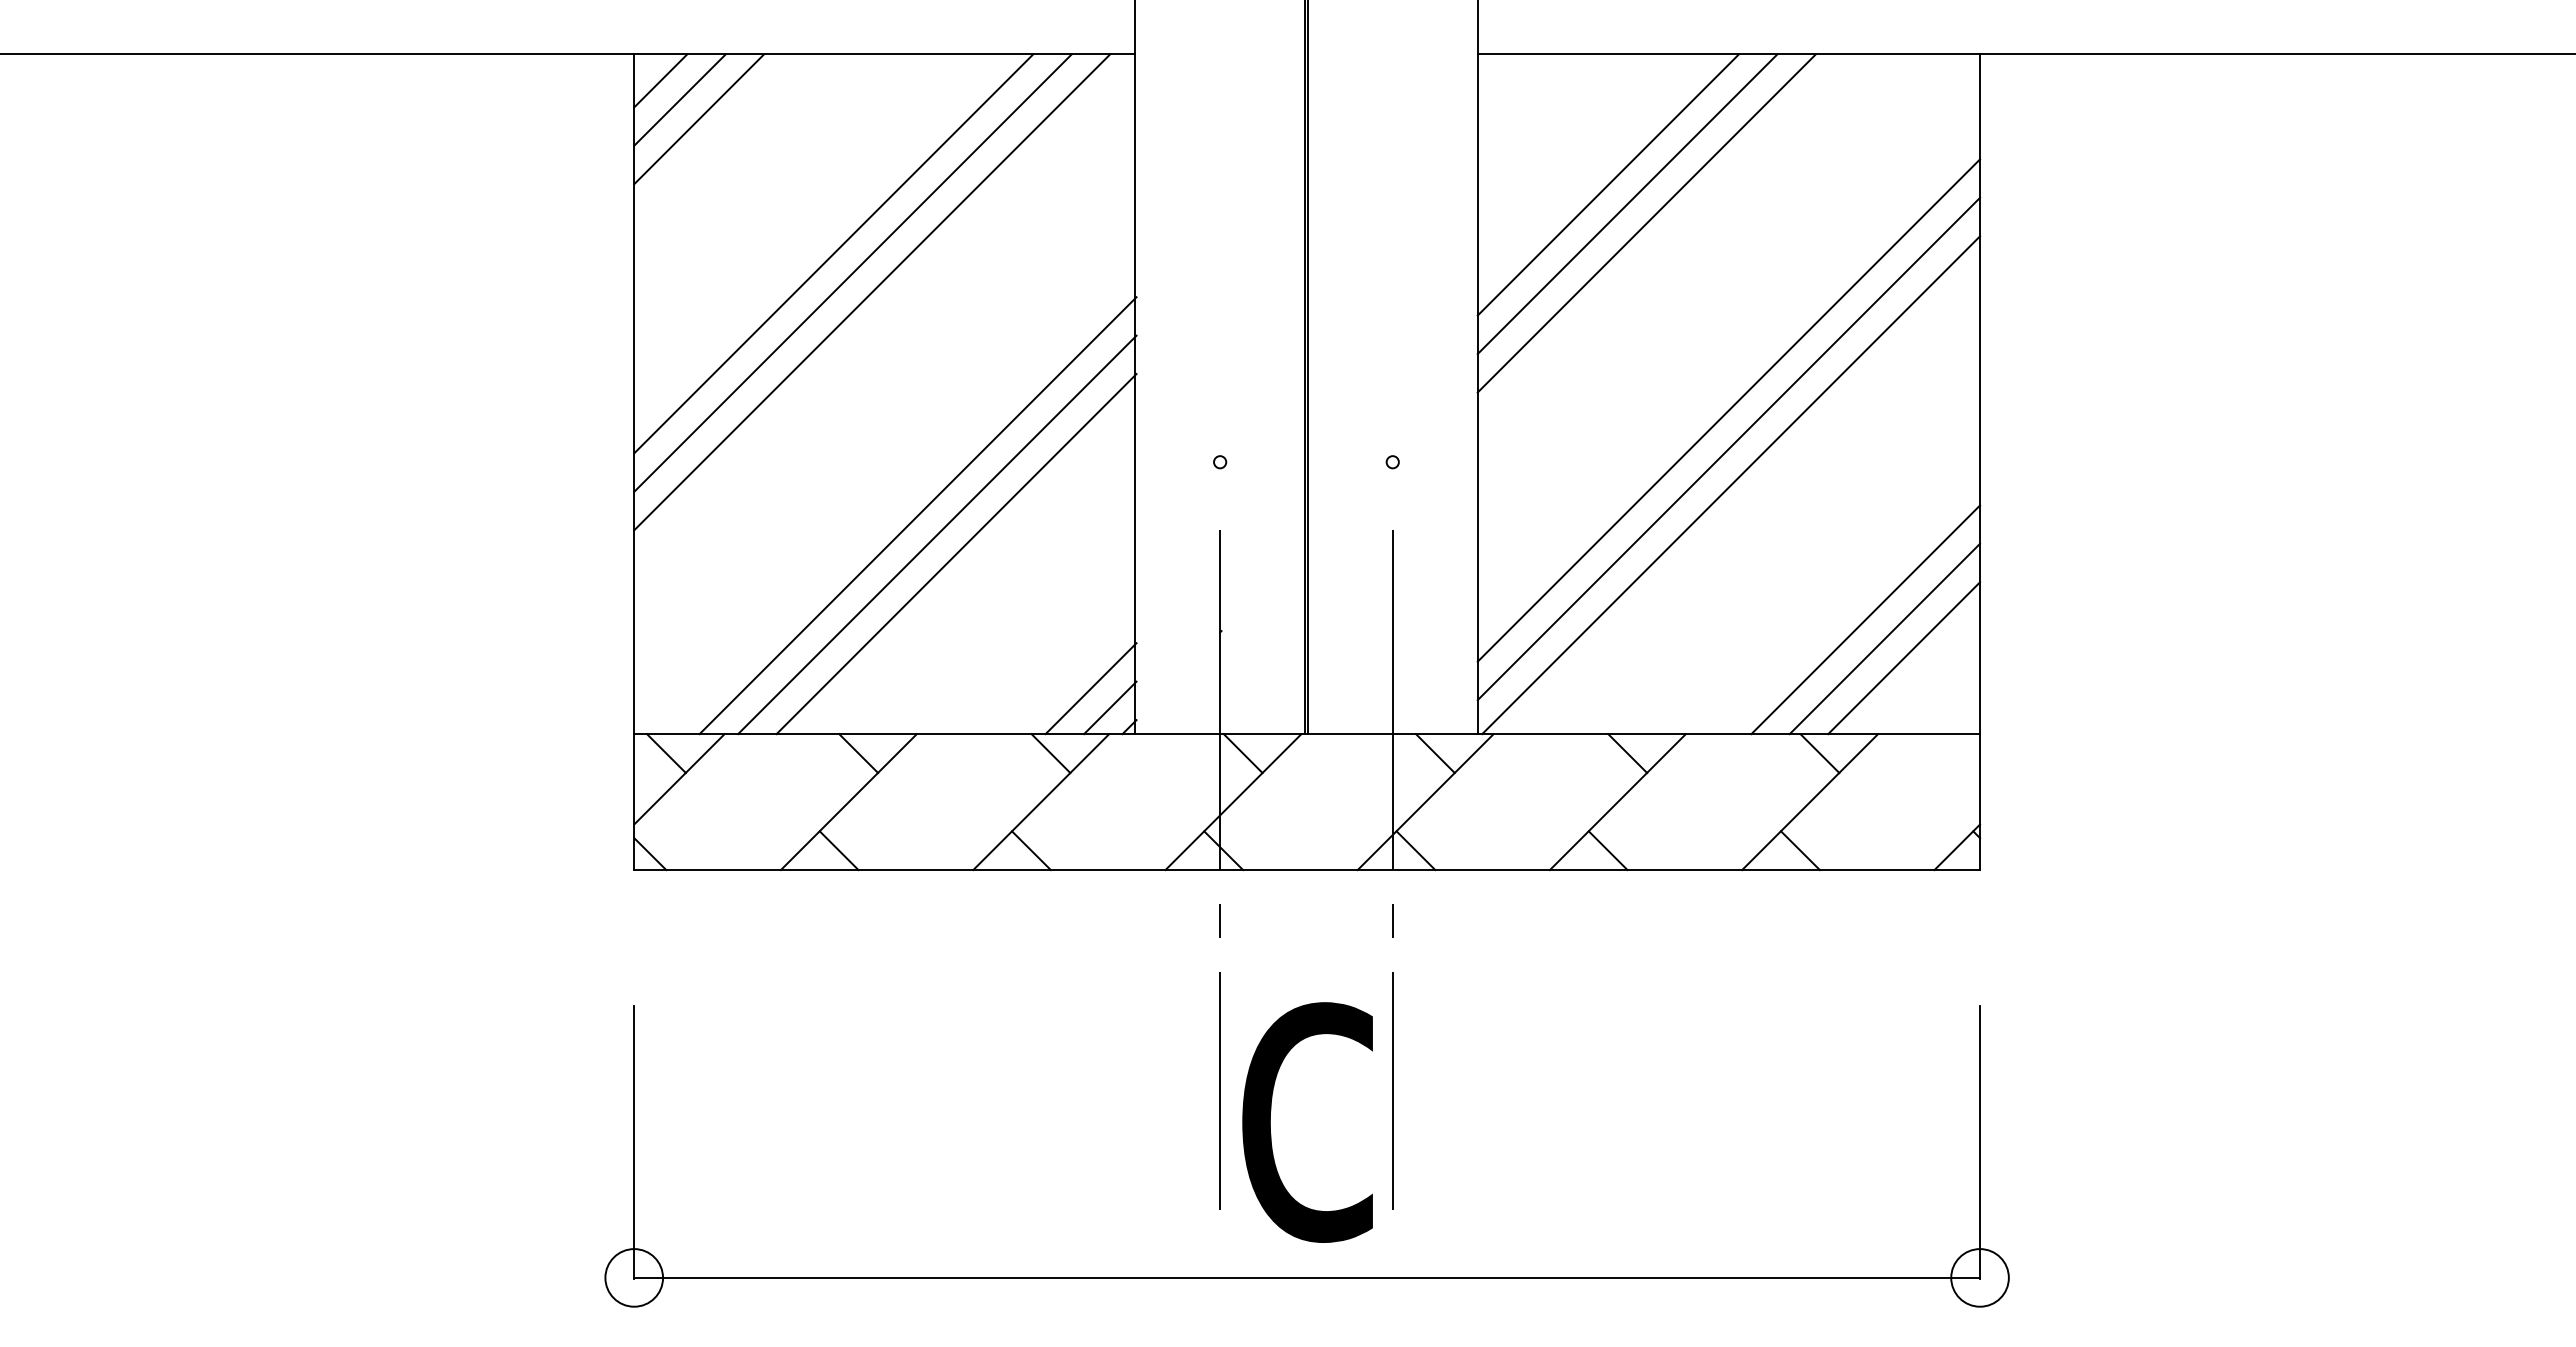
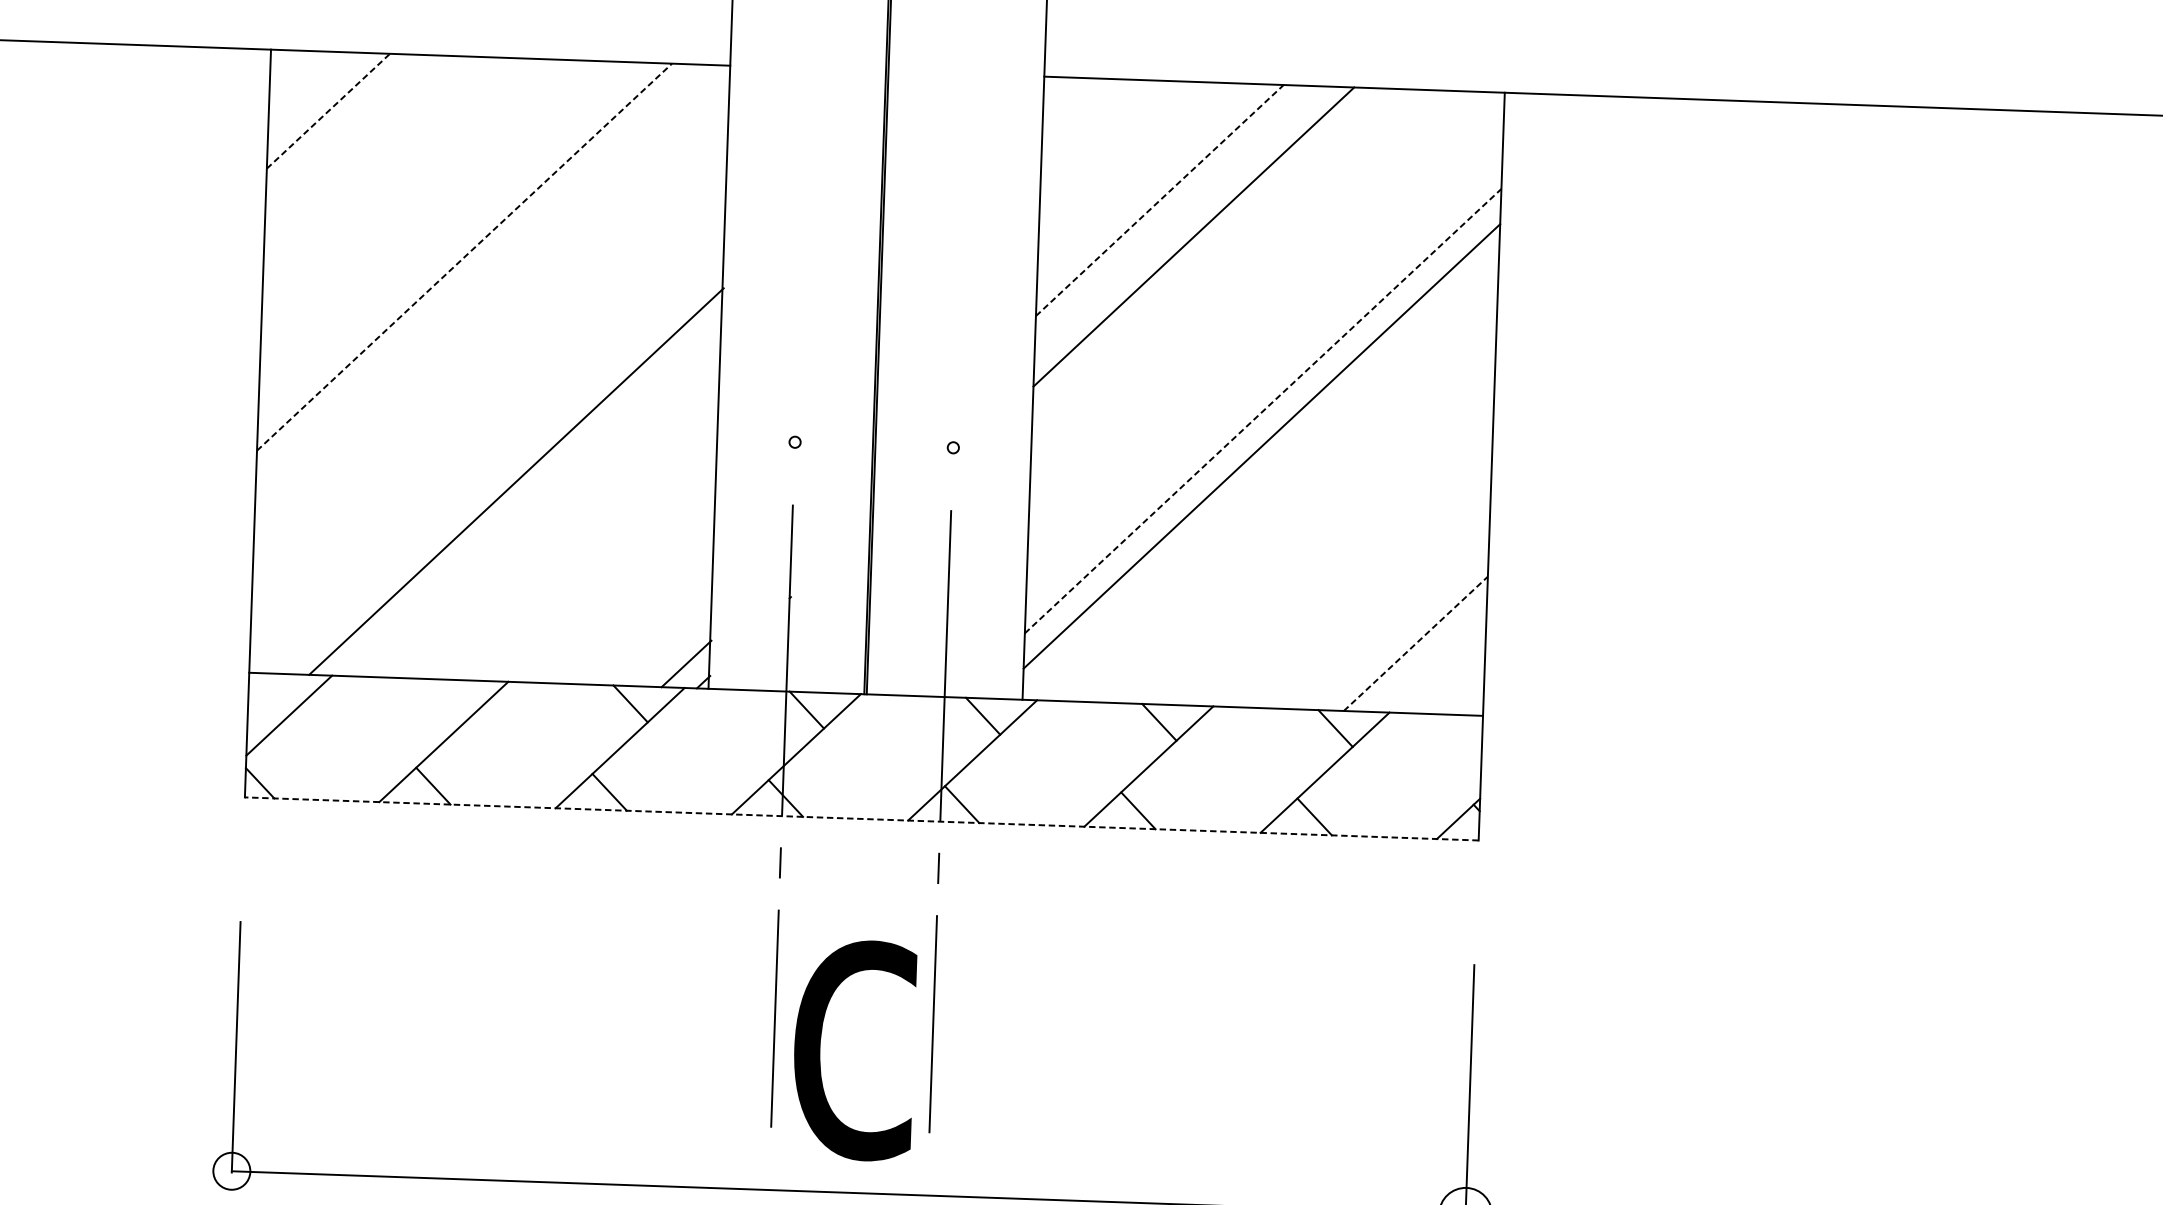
line: (660, 80) -> (294, 74), removed
line: (679, 99) -> (311, 92), removed
line: (699, 119) -> (328, 111), solid -> dashed
line: (1608, 185) -> (1159, 201), solid -> dashed
line: (1627, 204) -> (1176, 219), removed
line: (833, 253) -> (447, 238), removed
line: (853, 272) -> (465, 256), solid -> dashed
line: (872, 292) -> (481, 275), removed
line: (1729, 410) -> (1263, 411), solid -> dashed
line: (1731, 485) -> (1263, 479), removed
line: (937, 534) -> (533, 499), removed
line: (956, 554) -> (550, 518), removed
line: (1865, 619) -> (1381, 607), removed
line: (1884, 638) -> (1398, 625), removed
line: (1904, 657) -> (1416, 643), solid -> dashed
line: (1090, 688) -> (669, 645), removed
line: (666, 753) -> (278, 691), removed
line: (858, 753) -> (454, 697), removed
line: (1307, 870) -> (862, 819), solid -> dashed
circle: (634, 1277) -> (232, 1170), size x0.7

